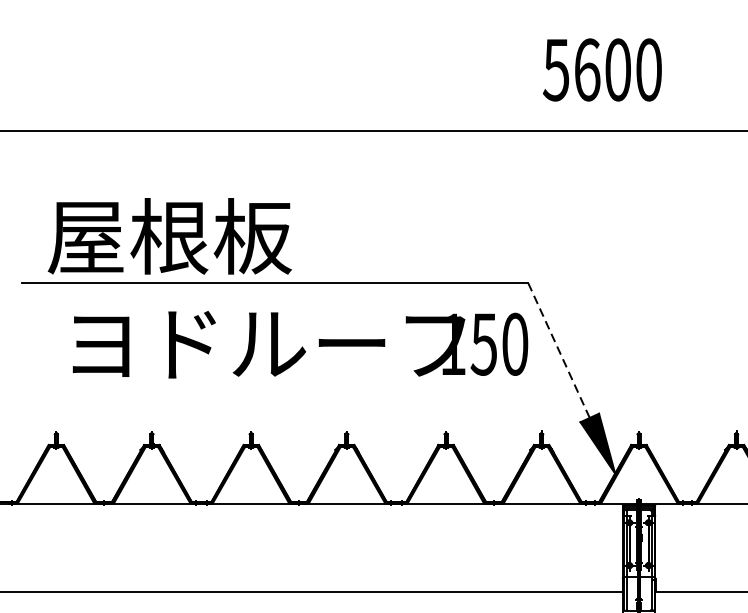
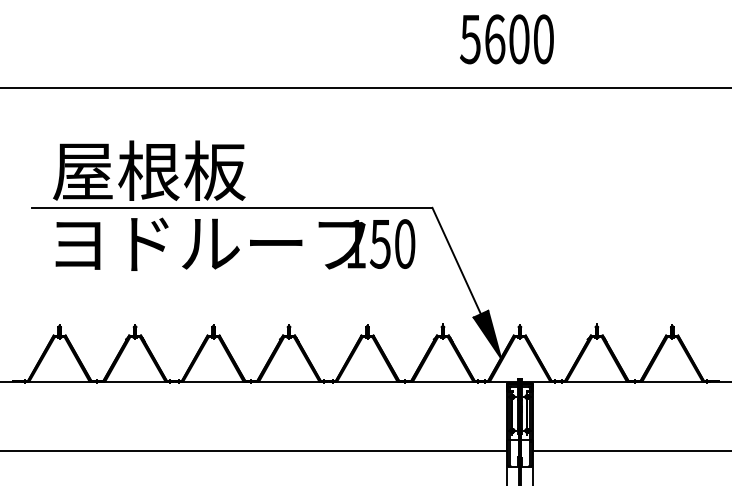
text: (601, 70) -> (506, 39), moved
text: (300, 343) -> (235, 243), moved
line: (558, 349) -> (456, 260), dashed -> solid

